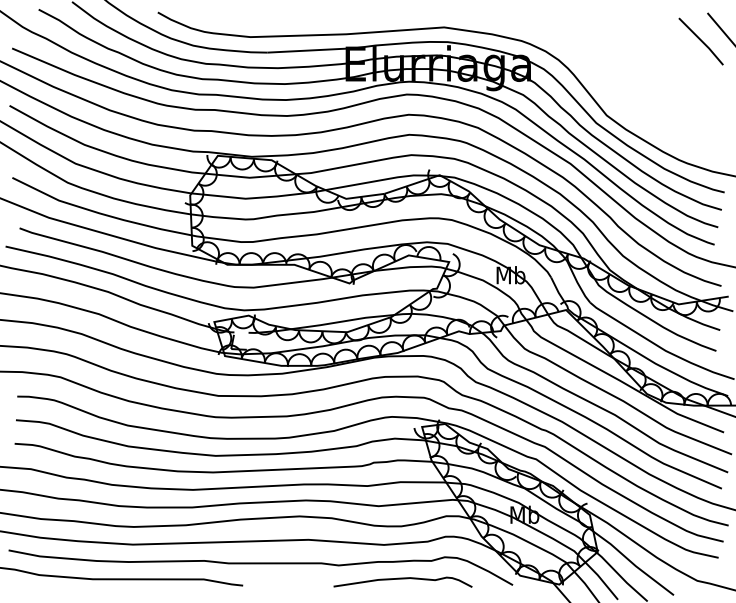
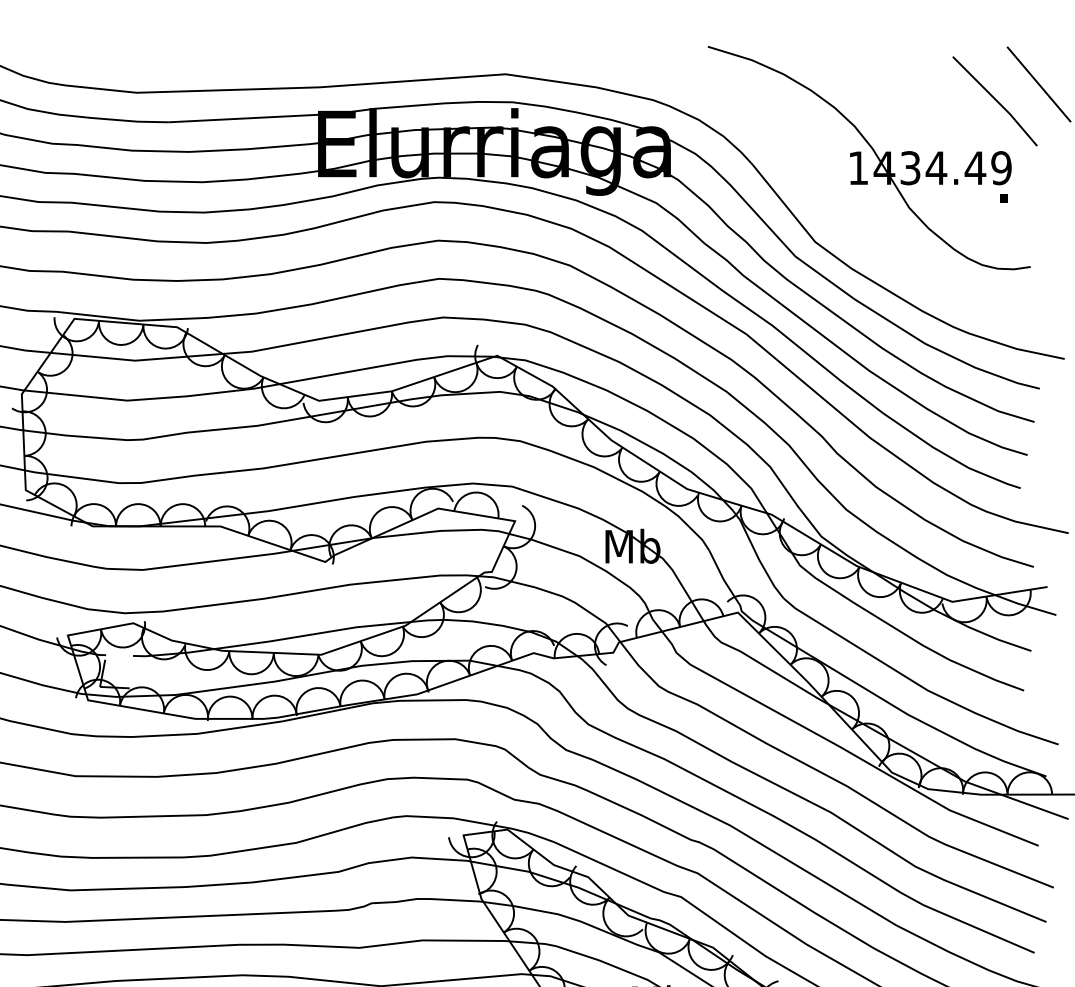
part: (634, 71) -> (868, 158), added

